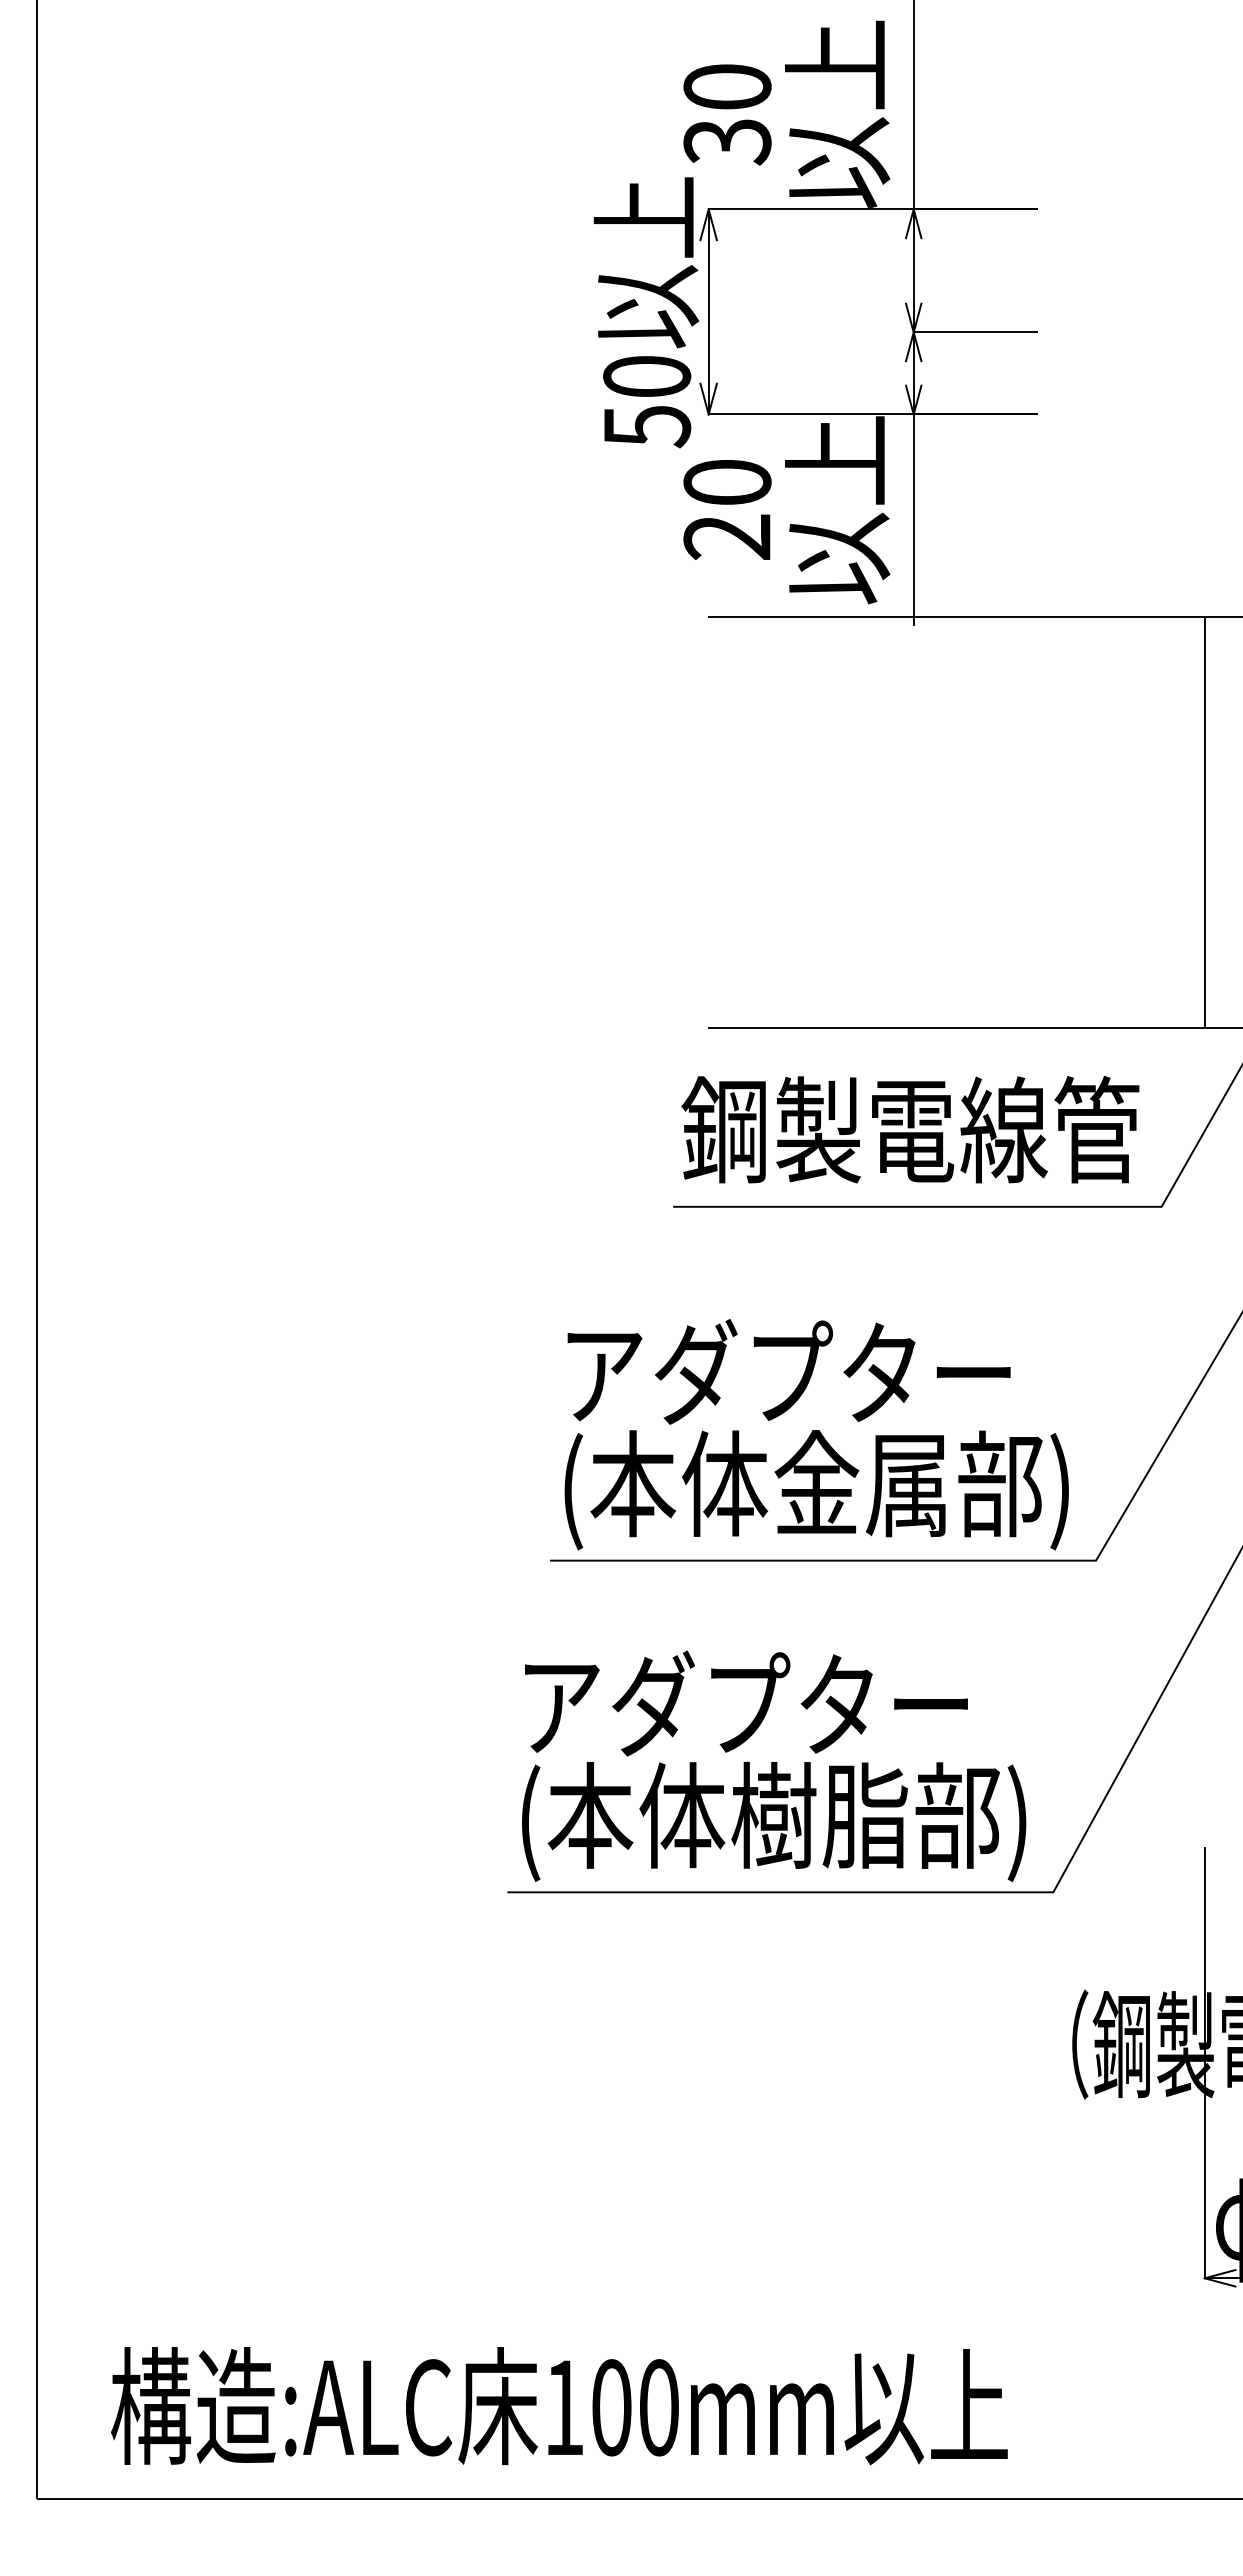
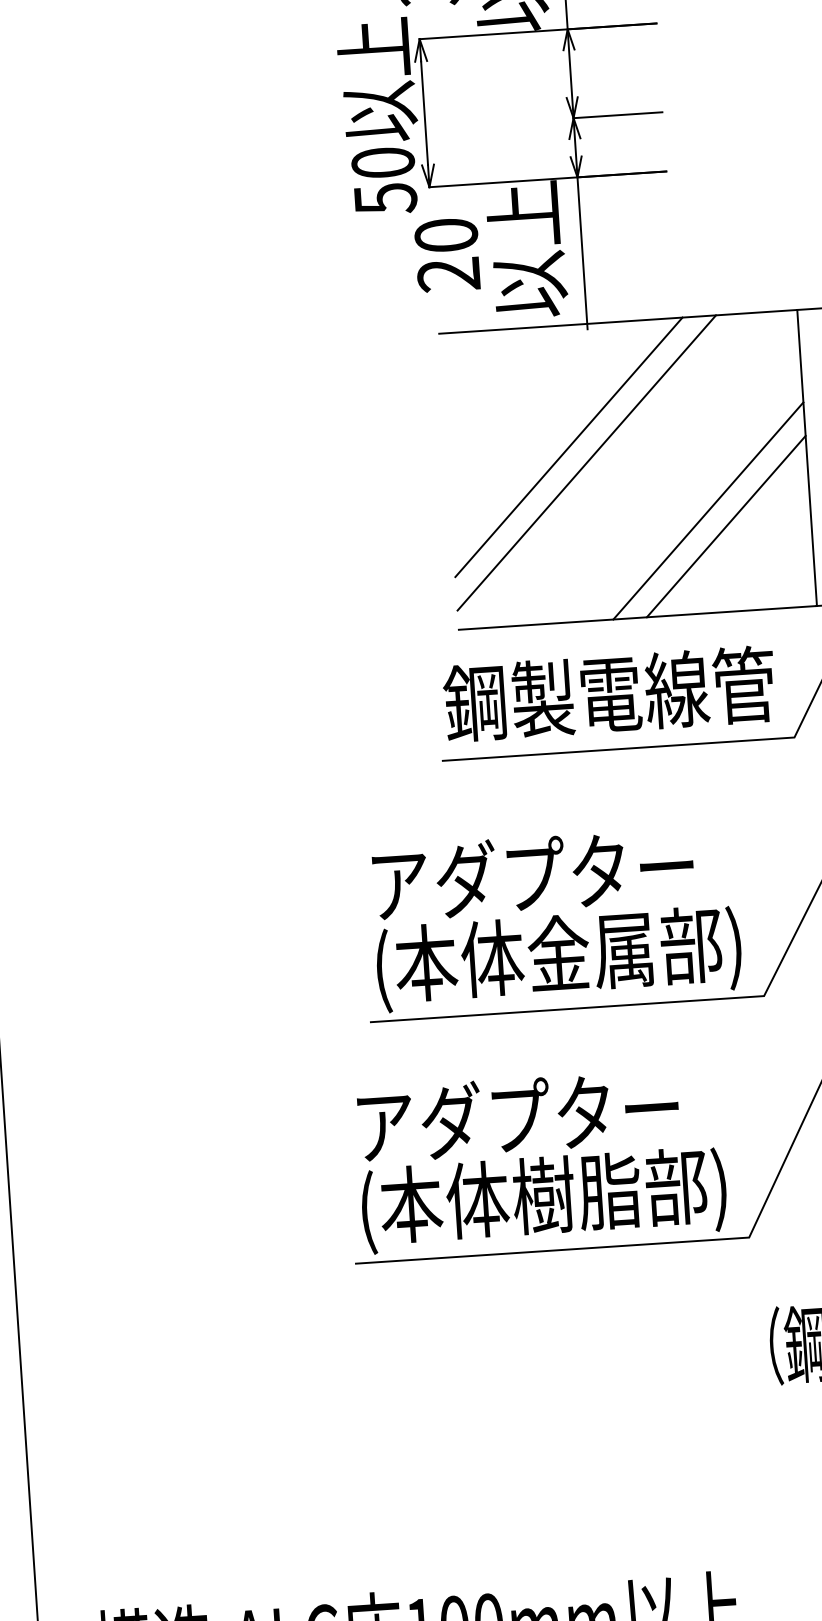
line: (876, 785) -> (568, 447), added
line: (900, 808) -> (586, 462), added
line: (1063, 886) -> (708, 510), added
line: (1086, 909) -> (725, 526), added

